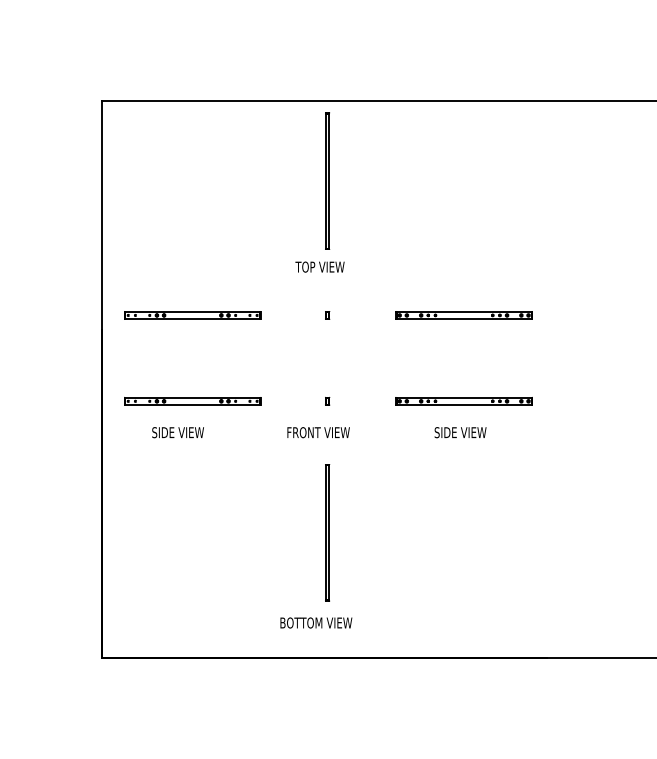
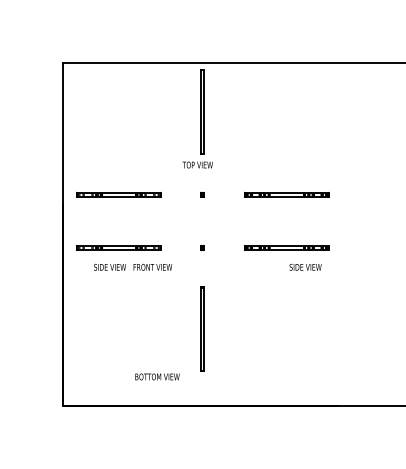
text: (317, 432) -> (152, 267), moved
text: (460, 432) -> (305, 267), moved
text: (316, 622) -> (157, 376), moved

